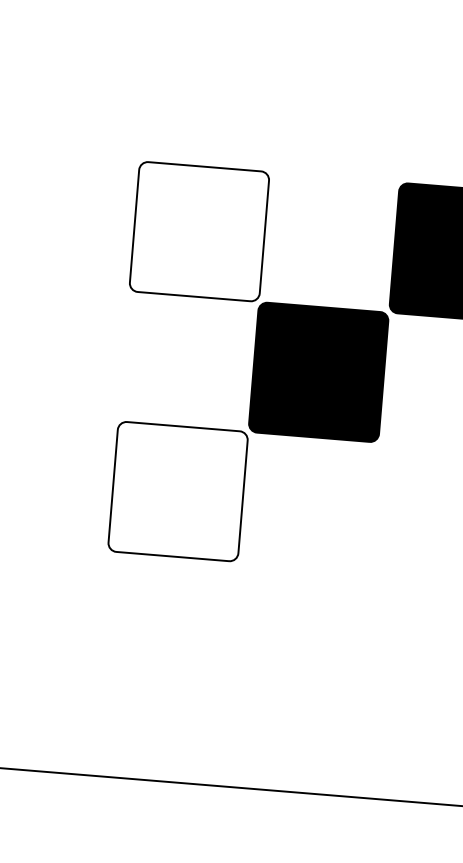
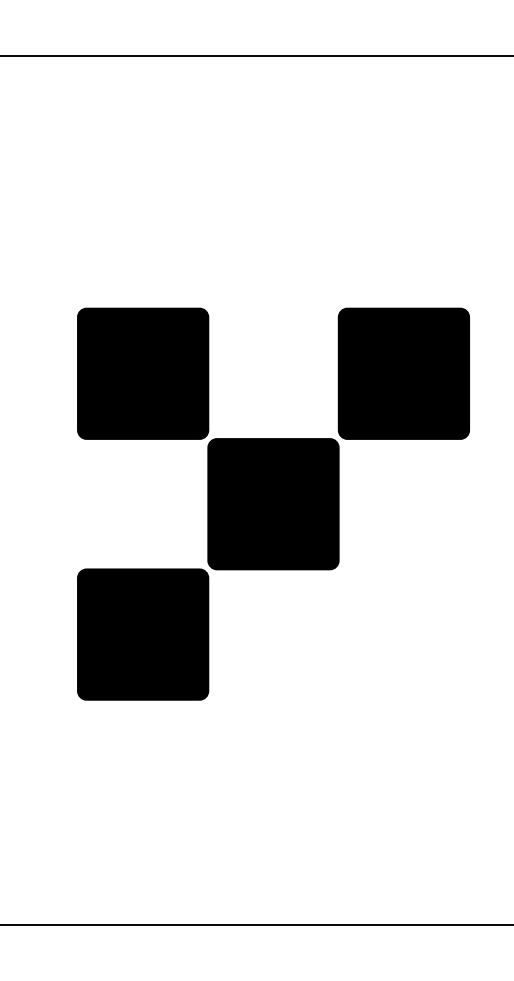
fill: (198, 231) -> (142, 373), added
fill: (177, 491) -> (142, 634), added

